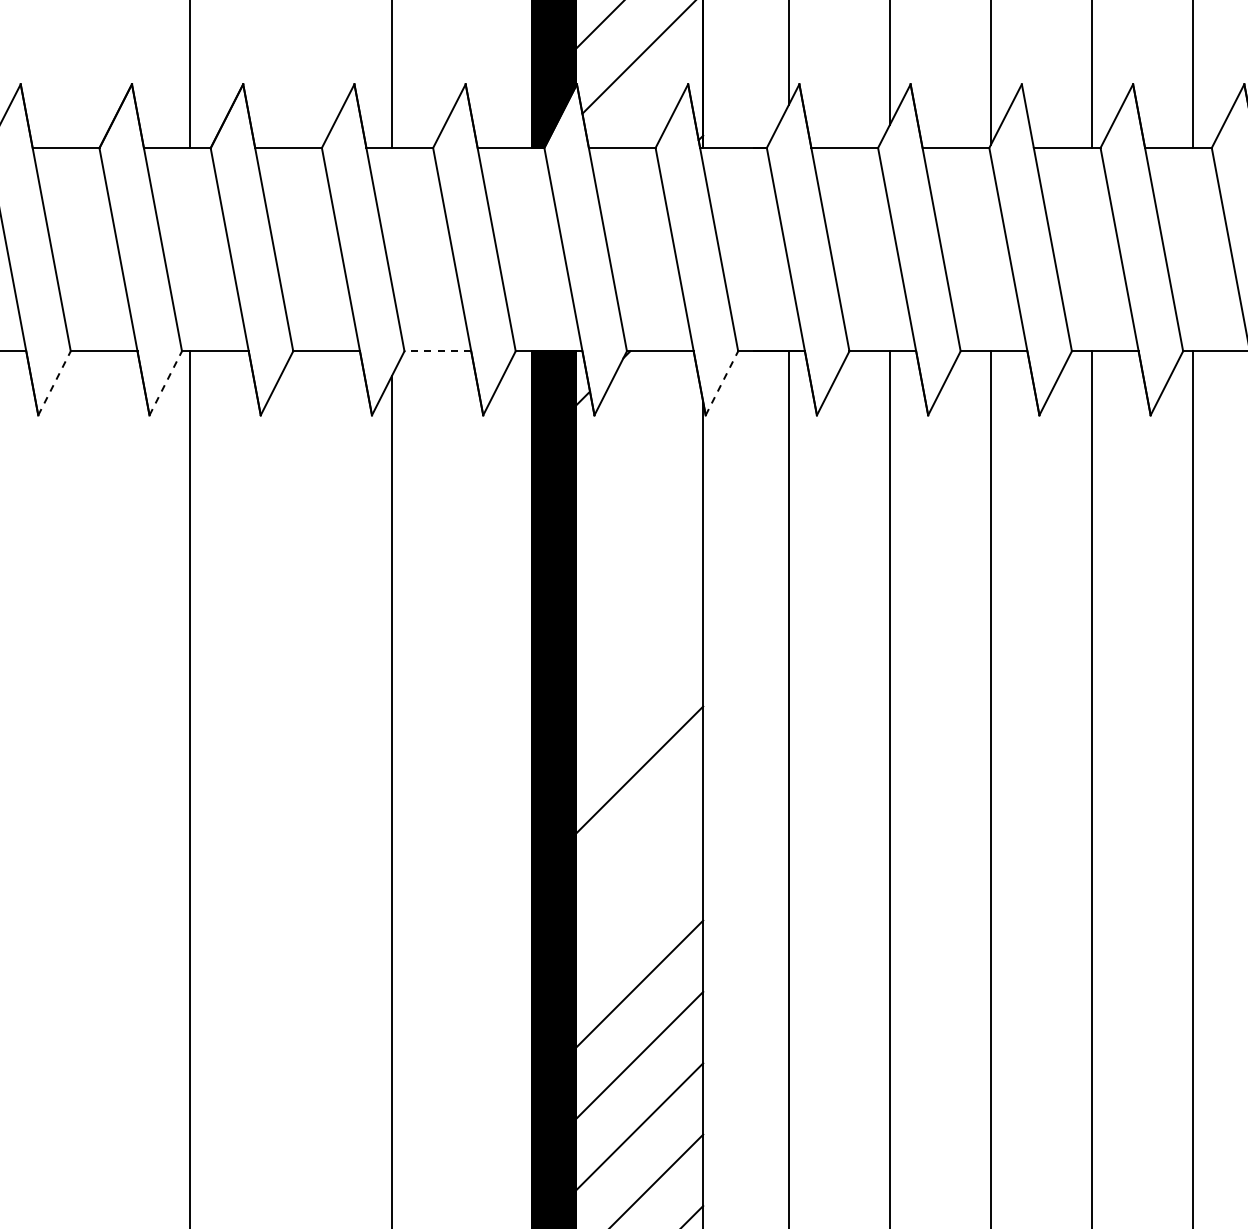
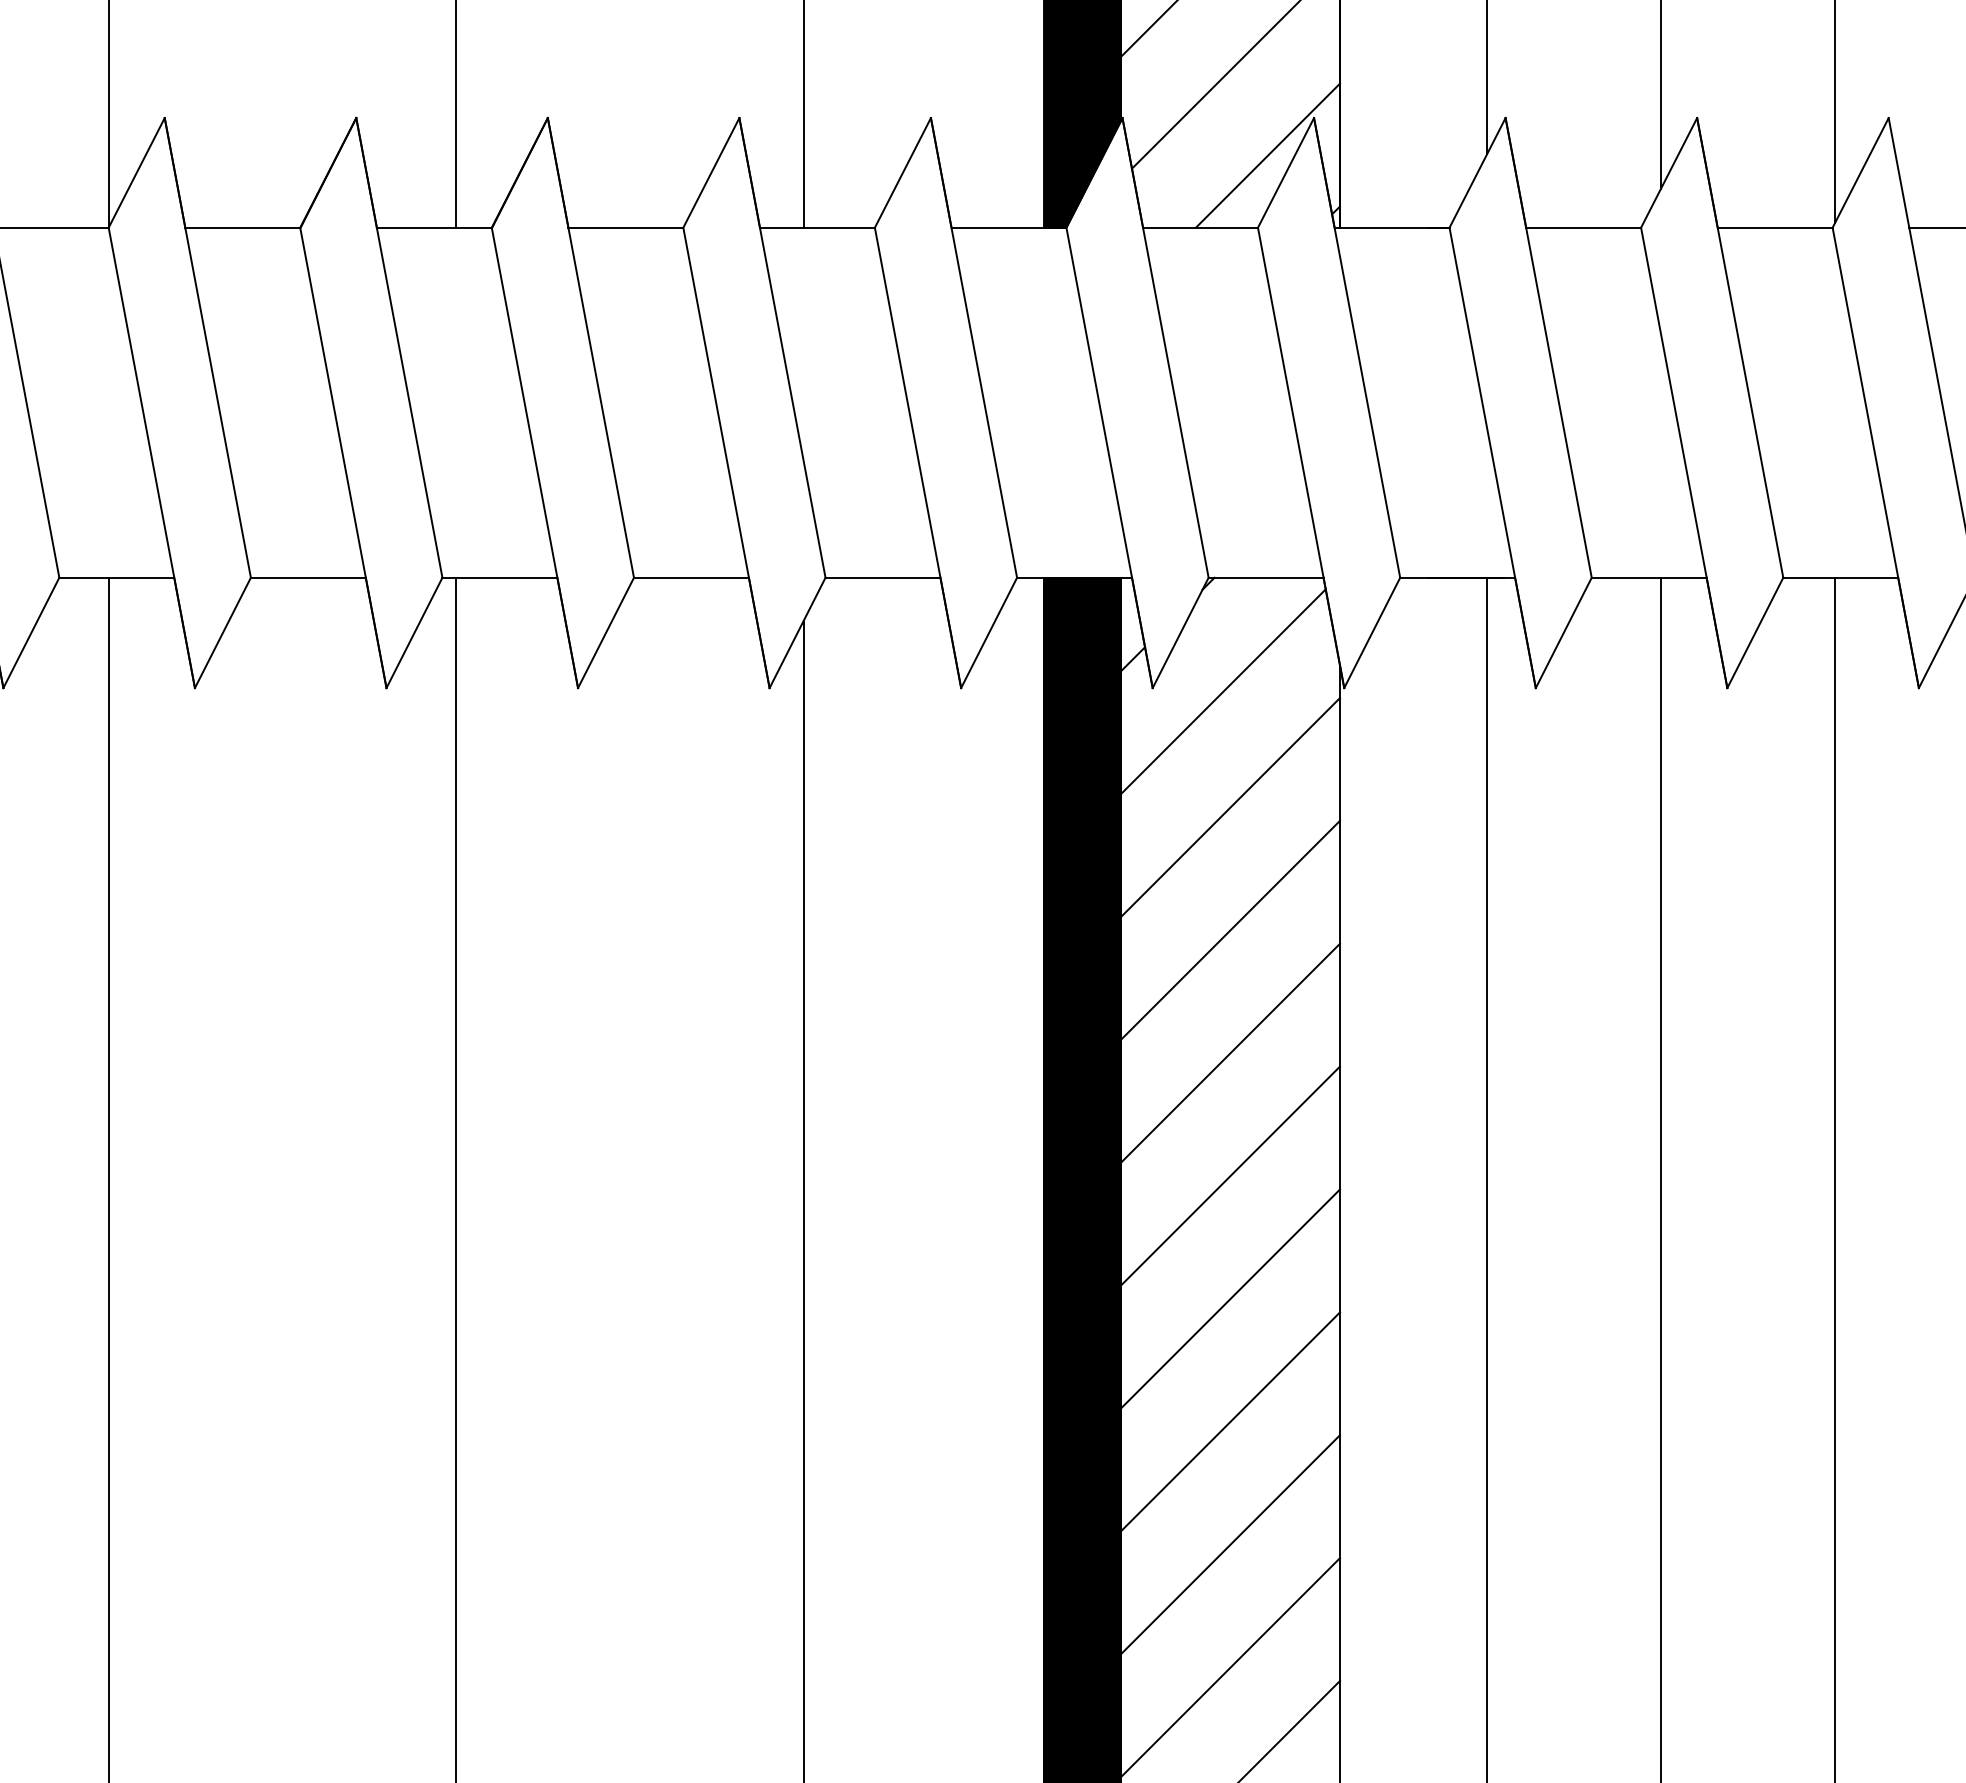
line: (661, 105) -> (1268, 154), added
line: (437, 351) -> (882, 578), dashed -> solid
line: (54, 383) -> (222, 633), dashed -> solid
line: (165, 383) -> (413, 633), dashed -> solid
line: (721, 383) -> (1371, 633), dashed -> solid
line: (635, 417) -> (1223, 691), added
line: (639, 484) -> (1230, 807), added
line: (639, 555) -> (1230, 929), added
line: (639, 627) -> (1230, 1053), added
line: (639, 698) -> (1230, 1175), added
line: (639, 841) -> (1230, 1421), added
line: (639, 912) -> (1230, 1544), added

